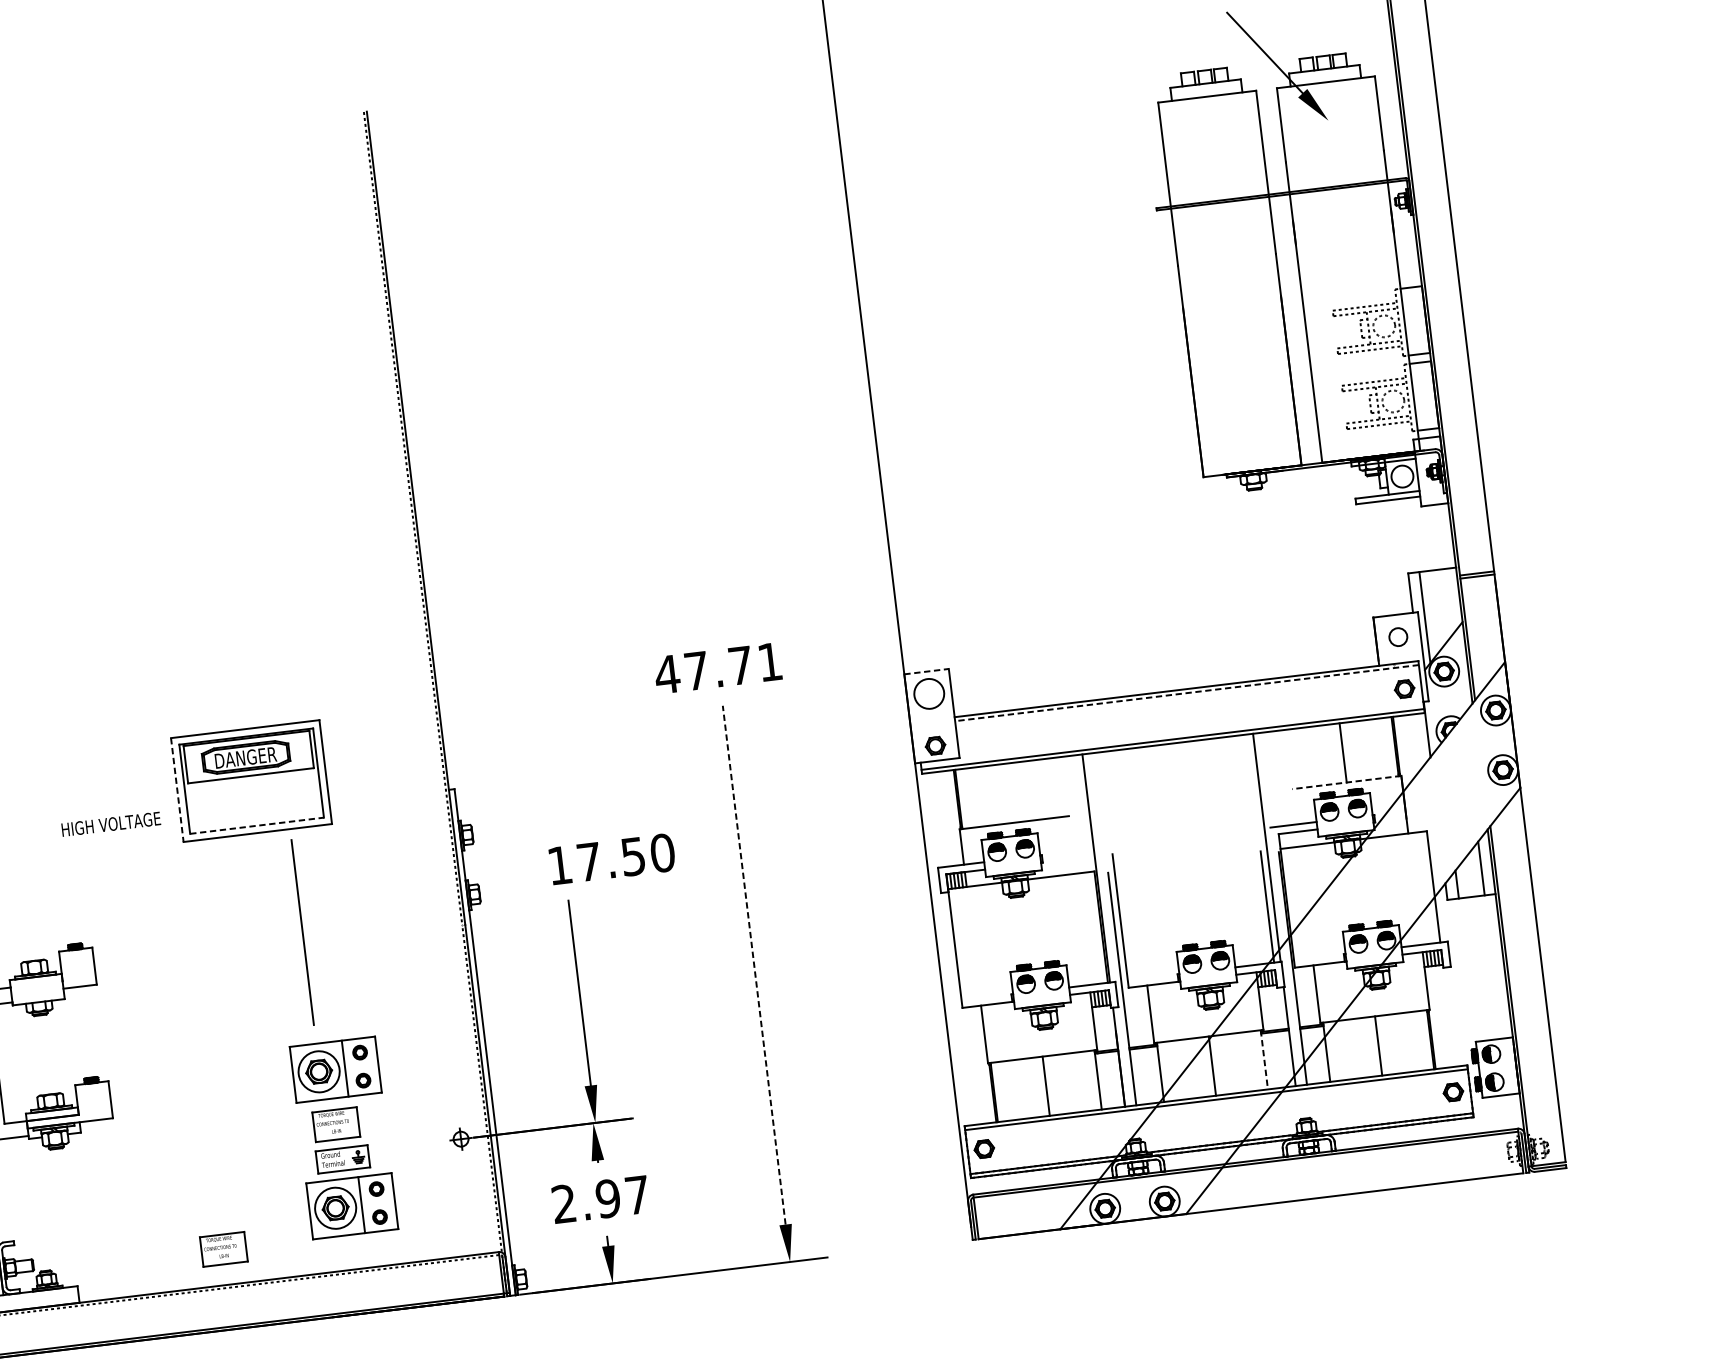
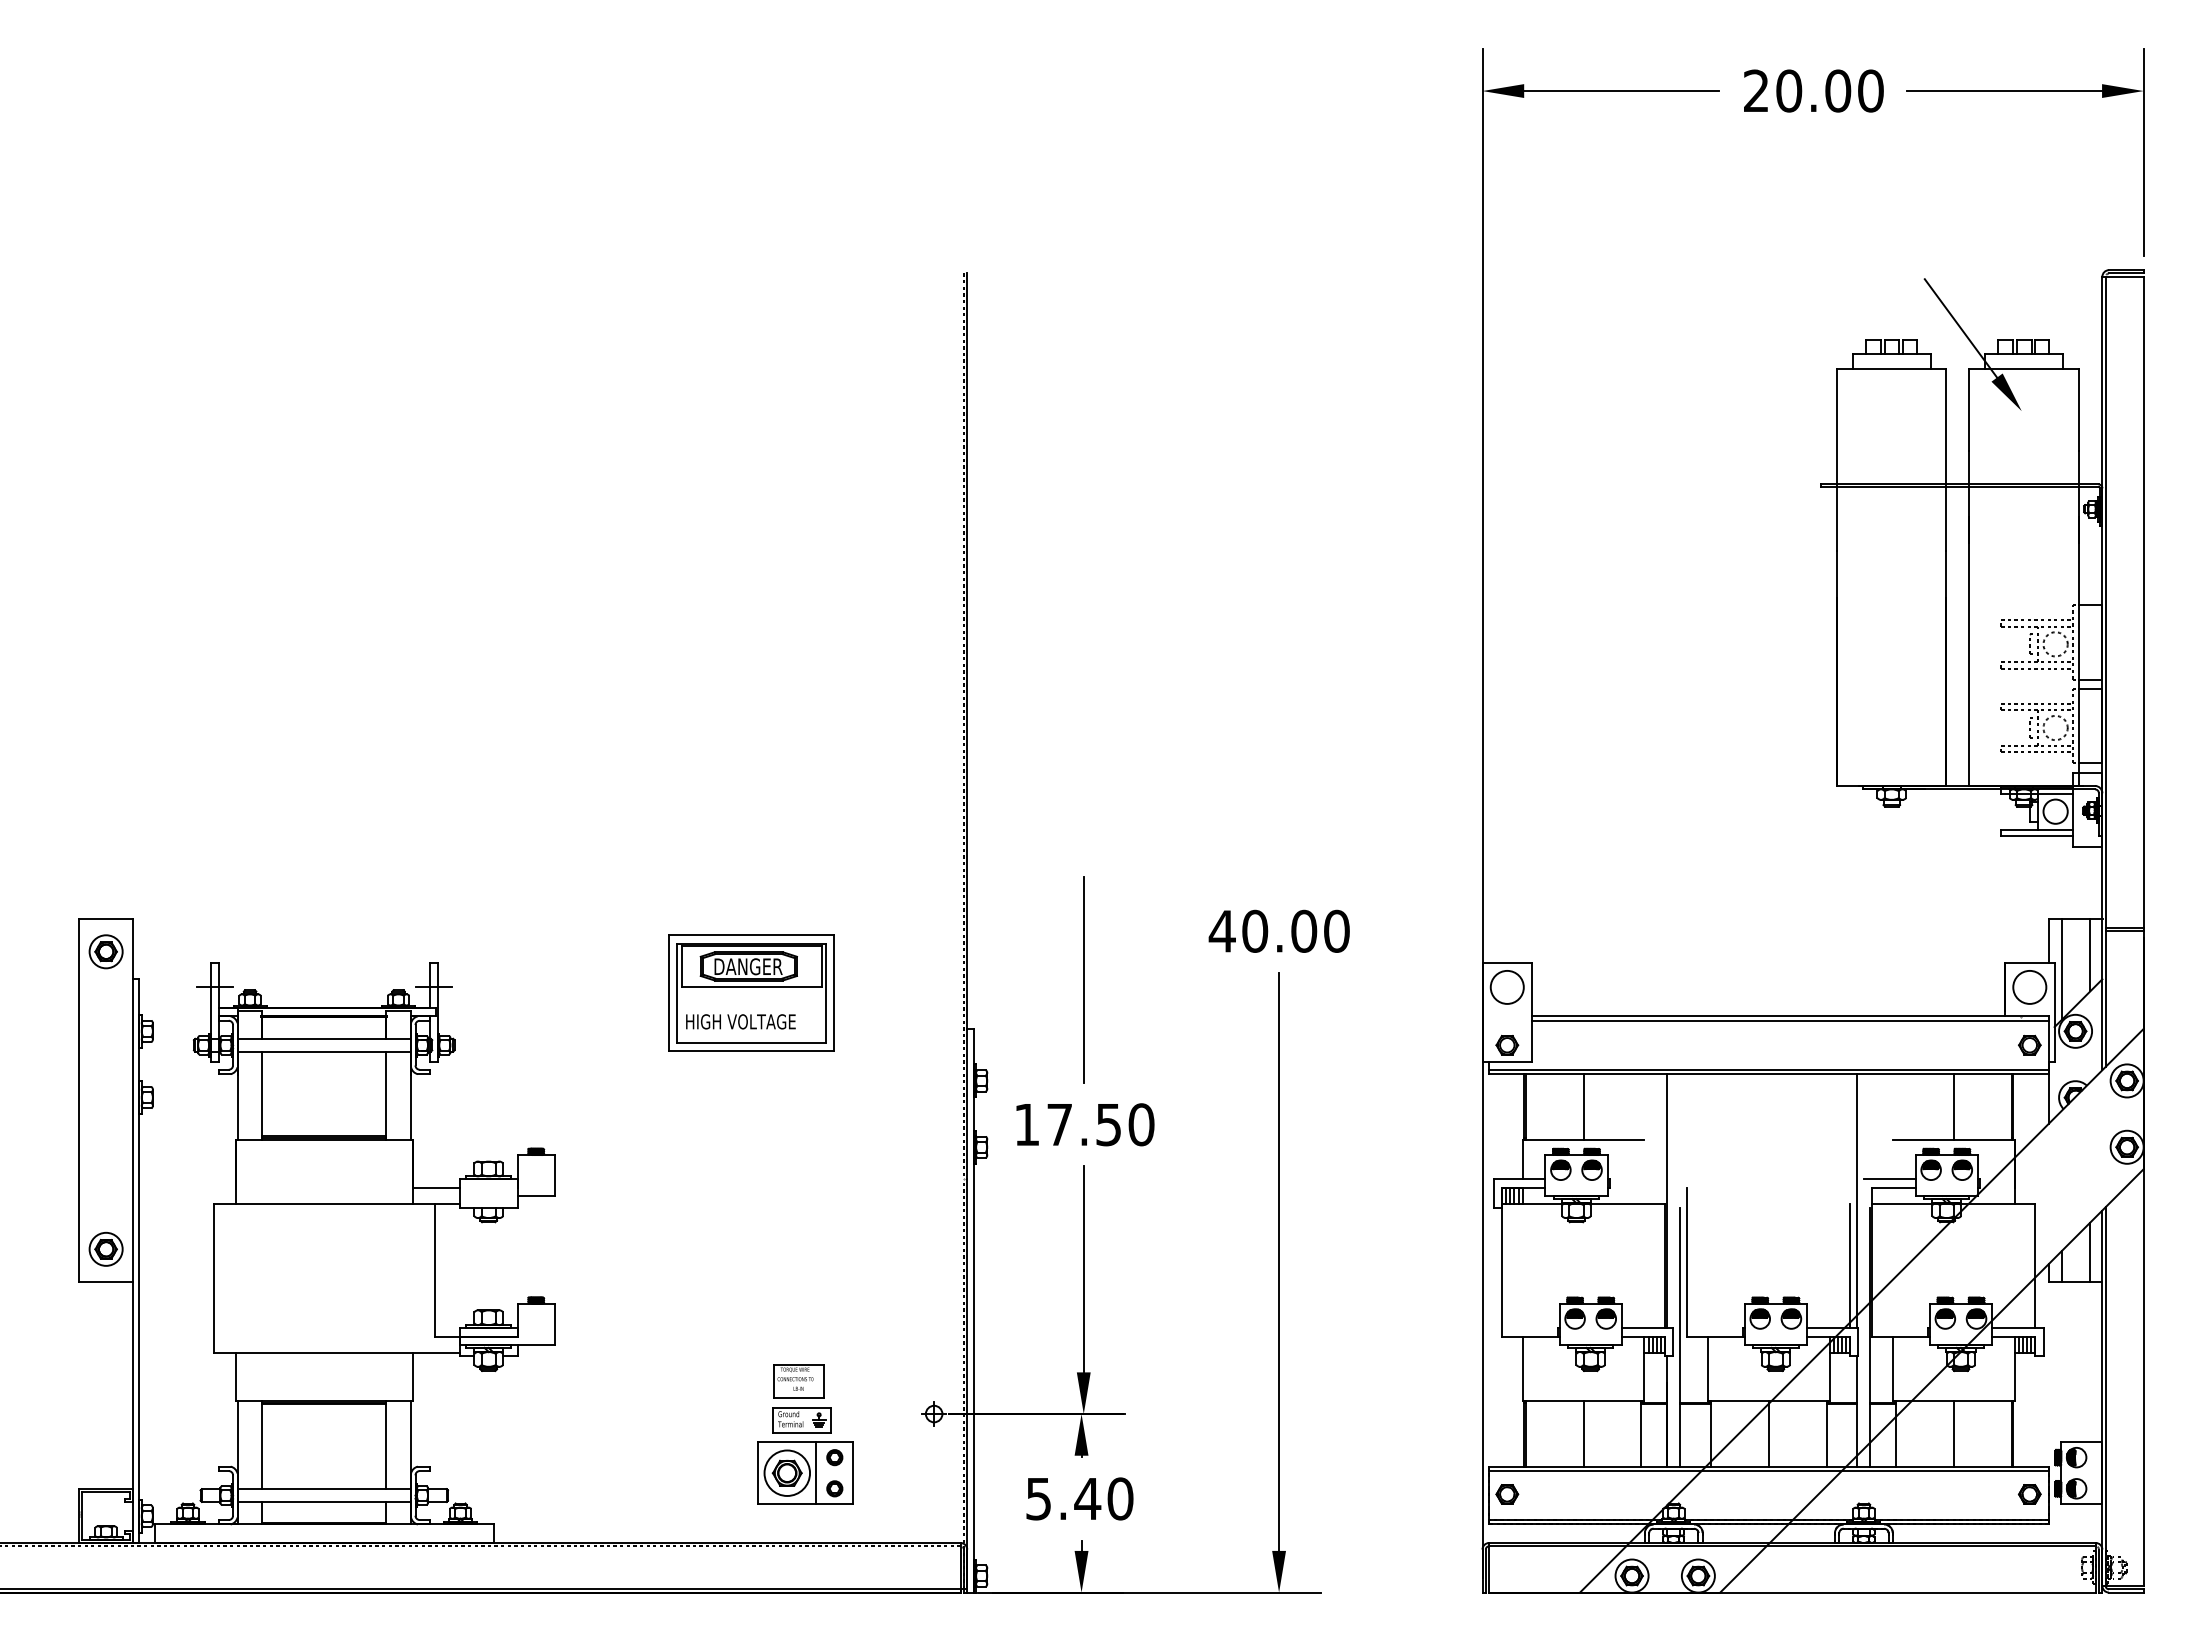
line: (1449, 601) -> (2090, 954), added
circle: (1397, 636) -> (2029, 986), size x1.67
text: (732, 665) -> (1295, 930), 47.71 -> 40.00
line: (926, 671) -> (1507, 962), dashed -> solid
line: (1186, 692) -> (1789, 1020), dashed -> solid
line: (1346, 782) -> (1953, 1140), dashed -> solid
line: (177, 790) -> (669, 993), dashed -> solid
line: (1010, 793) -> (1583, 1107), added
text: (110, 824) -> (740, 1021), moved
line: (256, 825) -> (751, 1042), dashed -> solid
text: (612, 858) -> (1085, 1124), moved
line: (302, 931) -> (1083, 979), moved
line: (754, 964) -> (1279, 1261), dashed -> solid
line: (1264, 1059) -> (1826, 1433), dashed -> solid
part: (335, 1069) -> (805, 1320), removed
text: (600, 1199) -> (1079, 1498), 2.97 -> 5.40
part: (223, 1249) -> (658, 1503), removed

